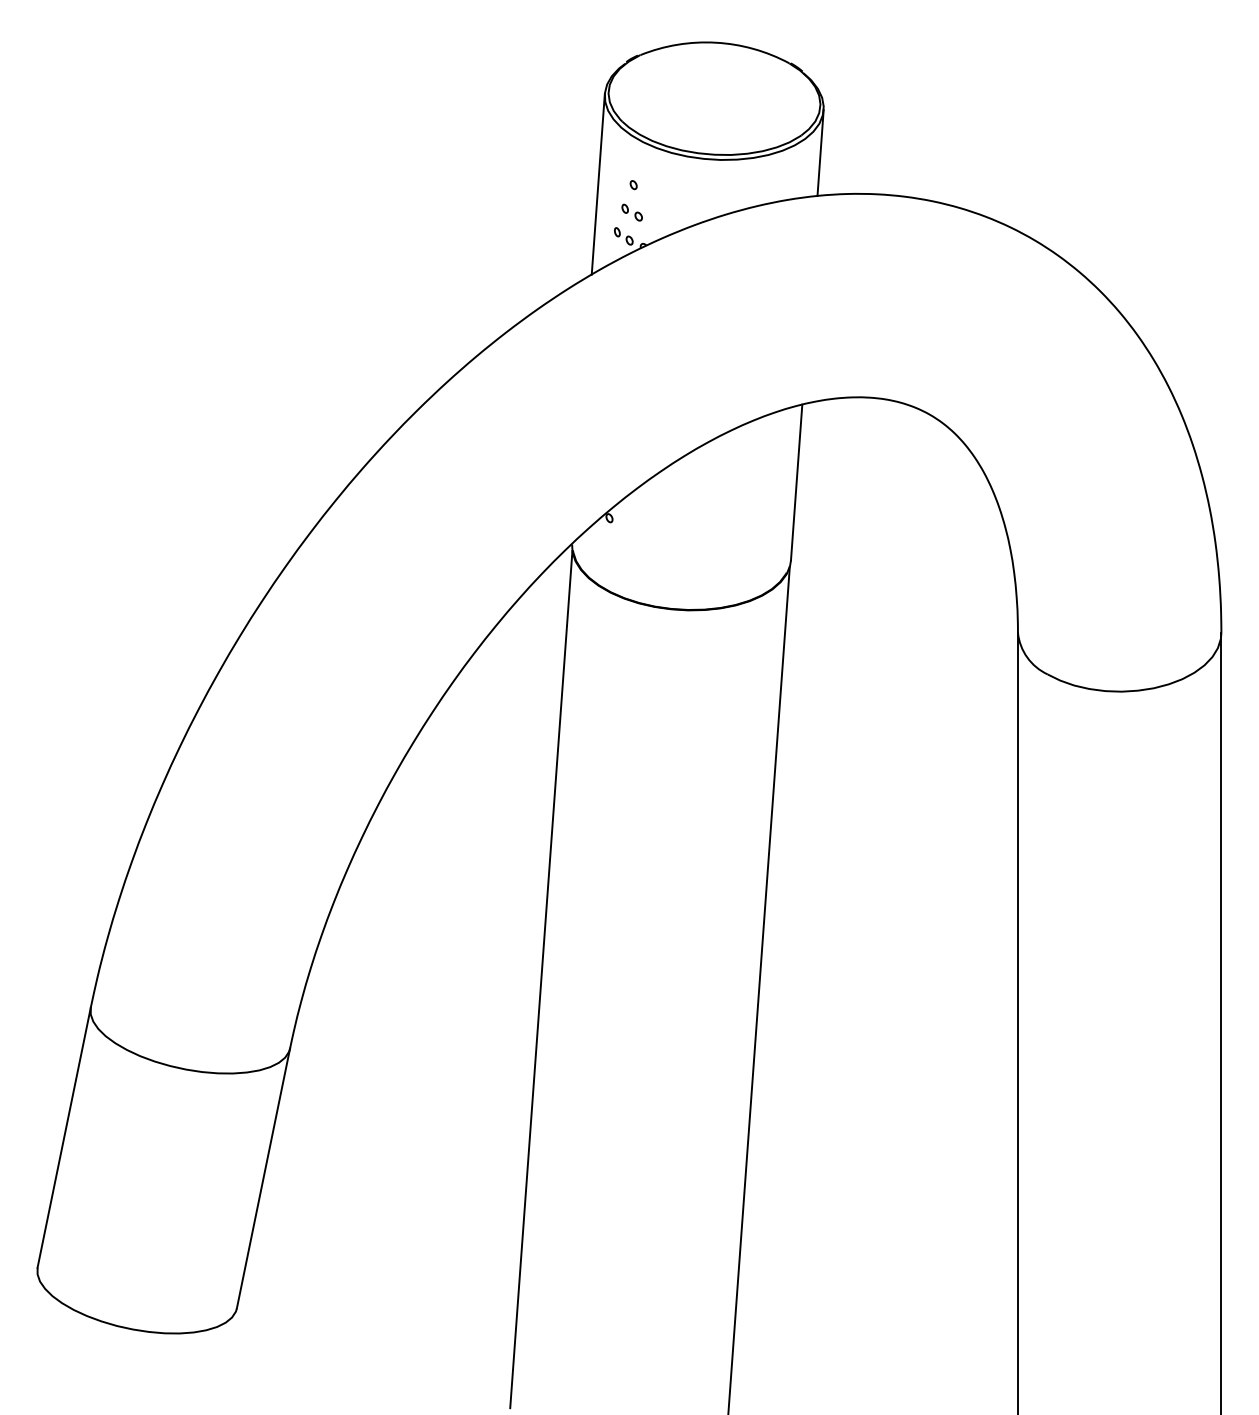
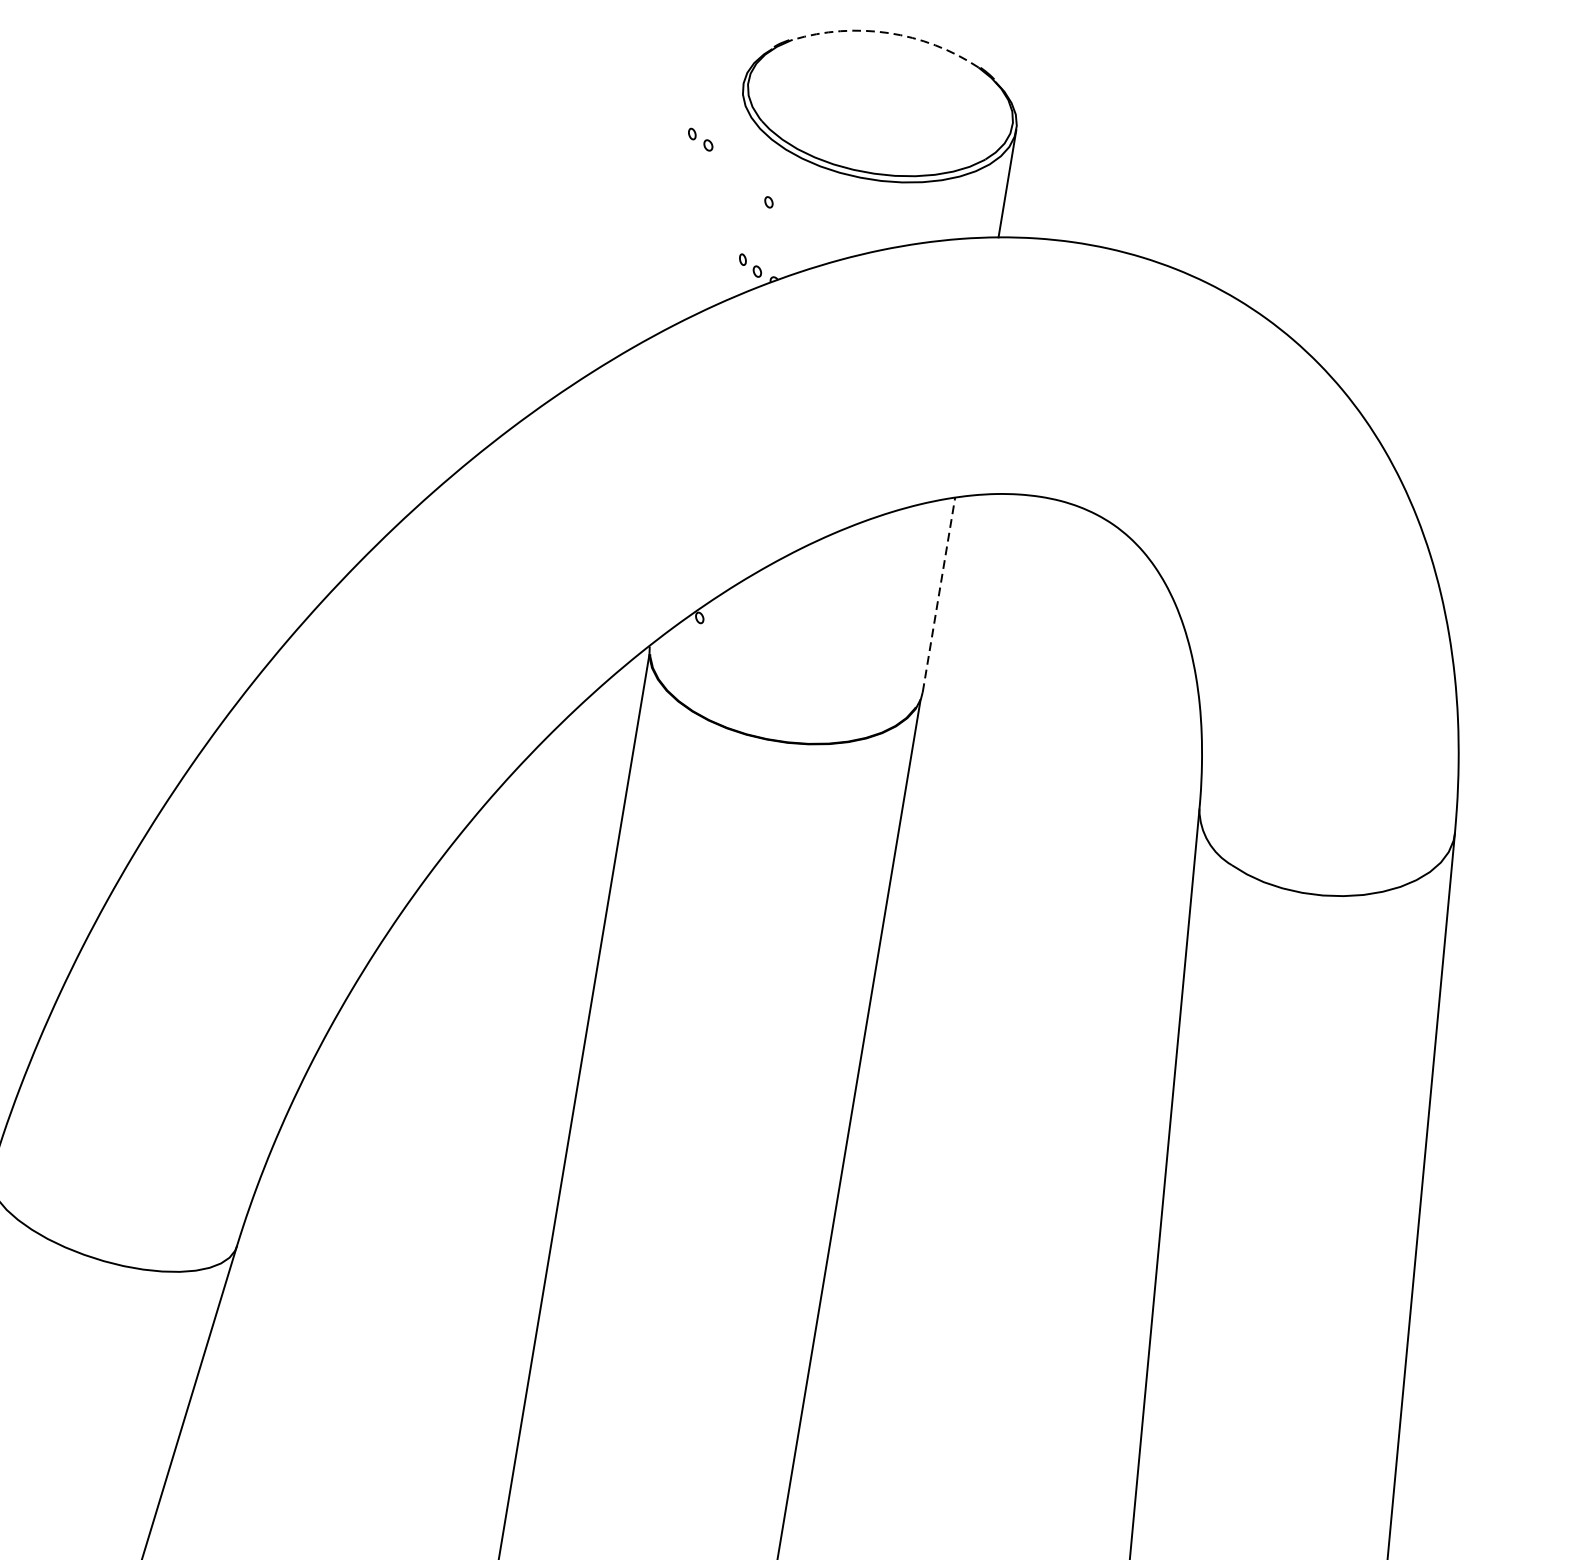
arc: (715, 42) -> (888, 32), solid -> dashed
line: (597, 184) -> (723, 197), removed
part: (631, 212) -> (699, 139), moved
line: (796, 482) -> (938, 594), solid -> dashed

